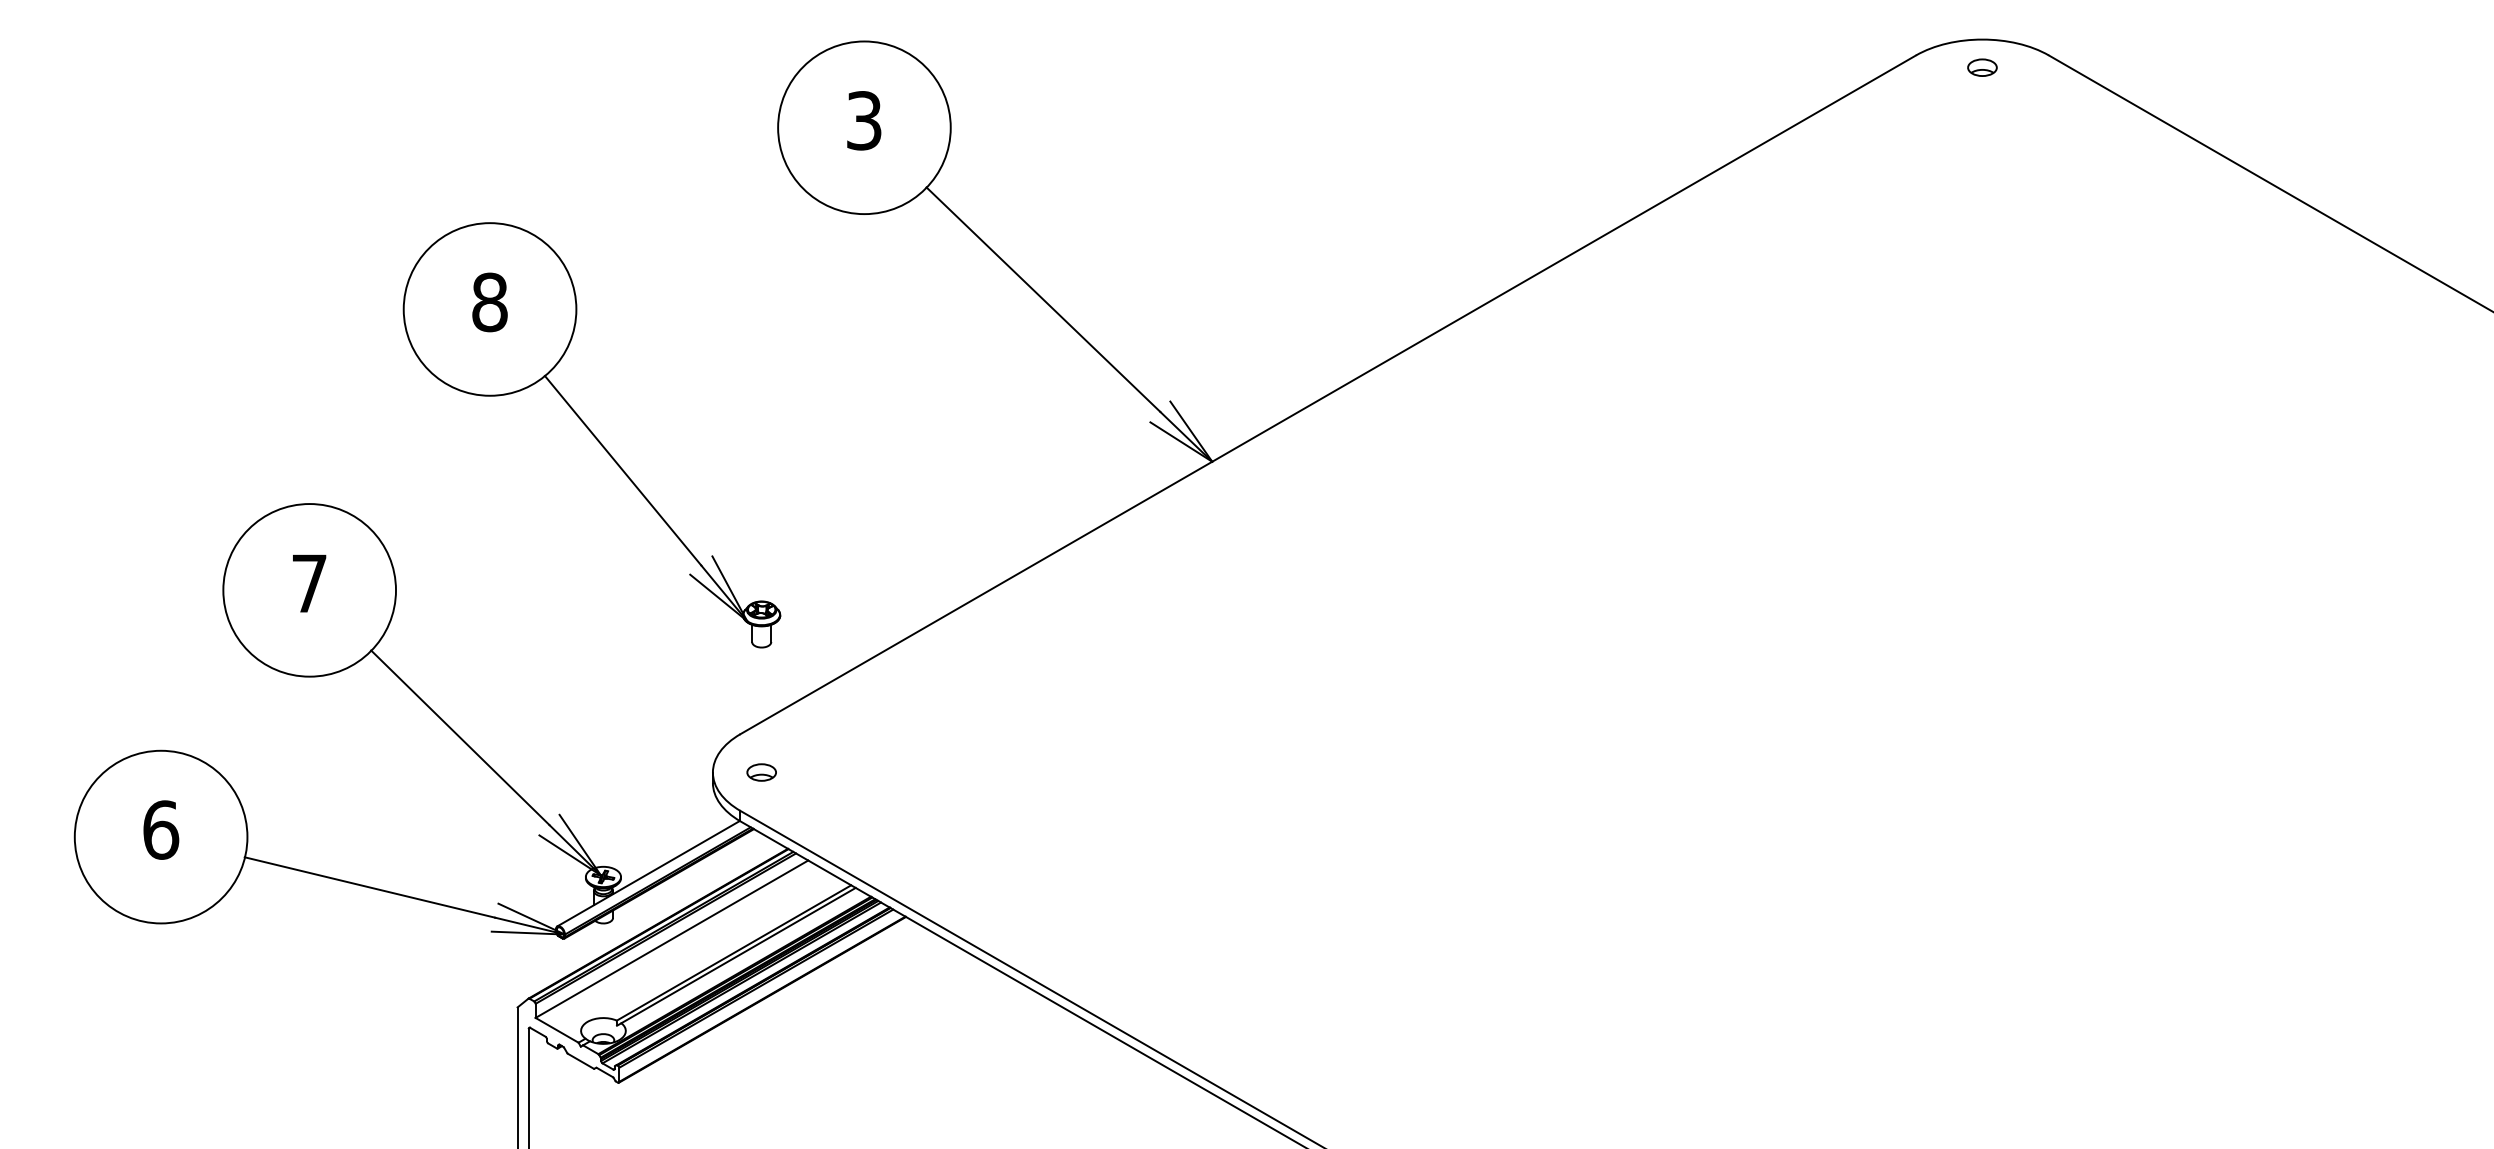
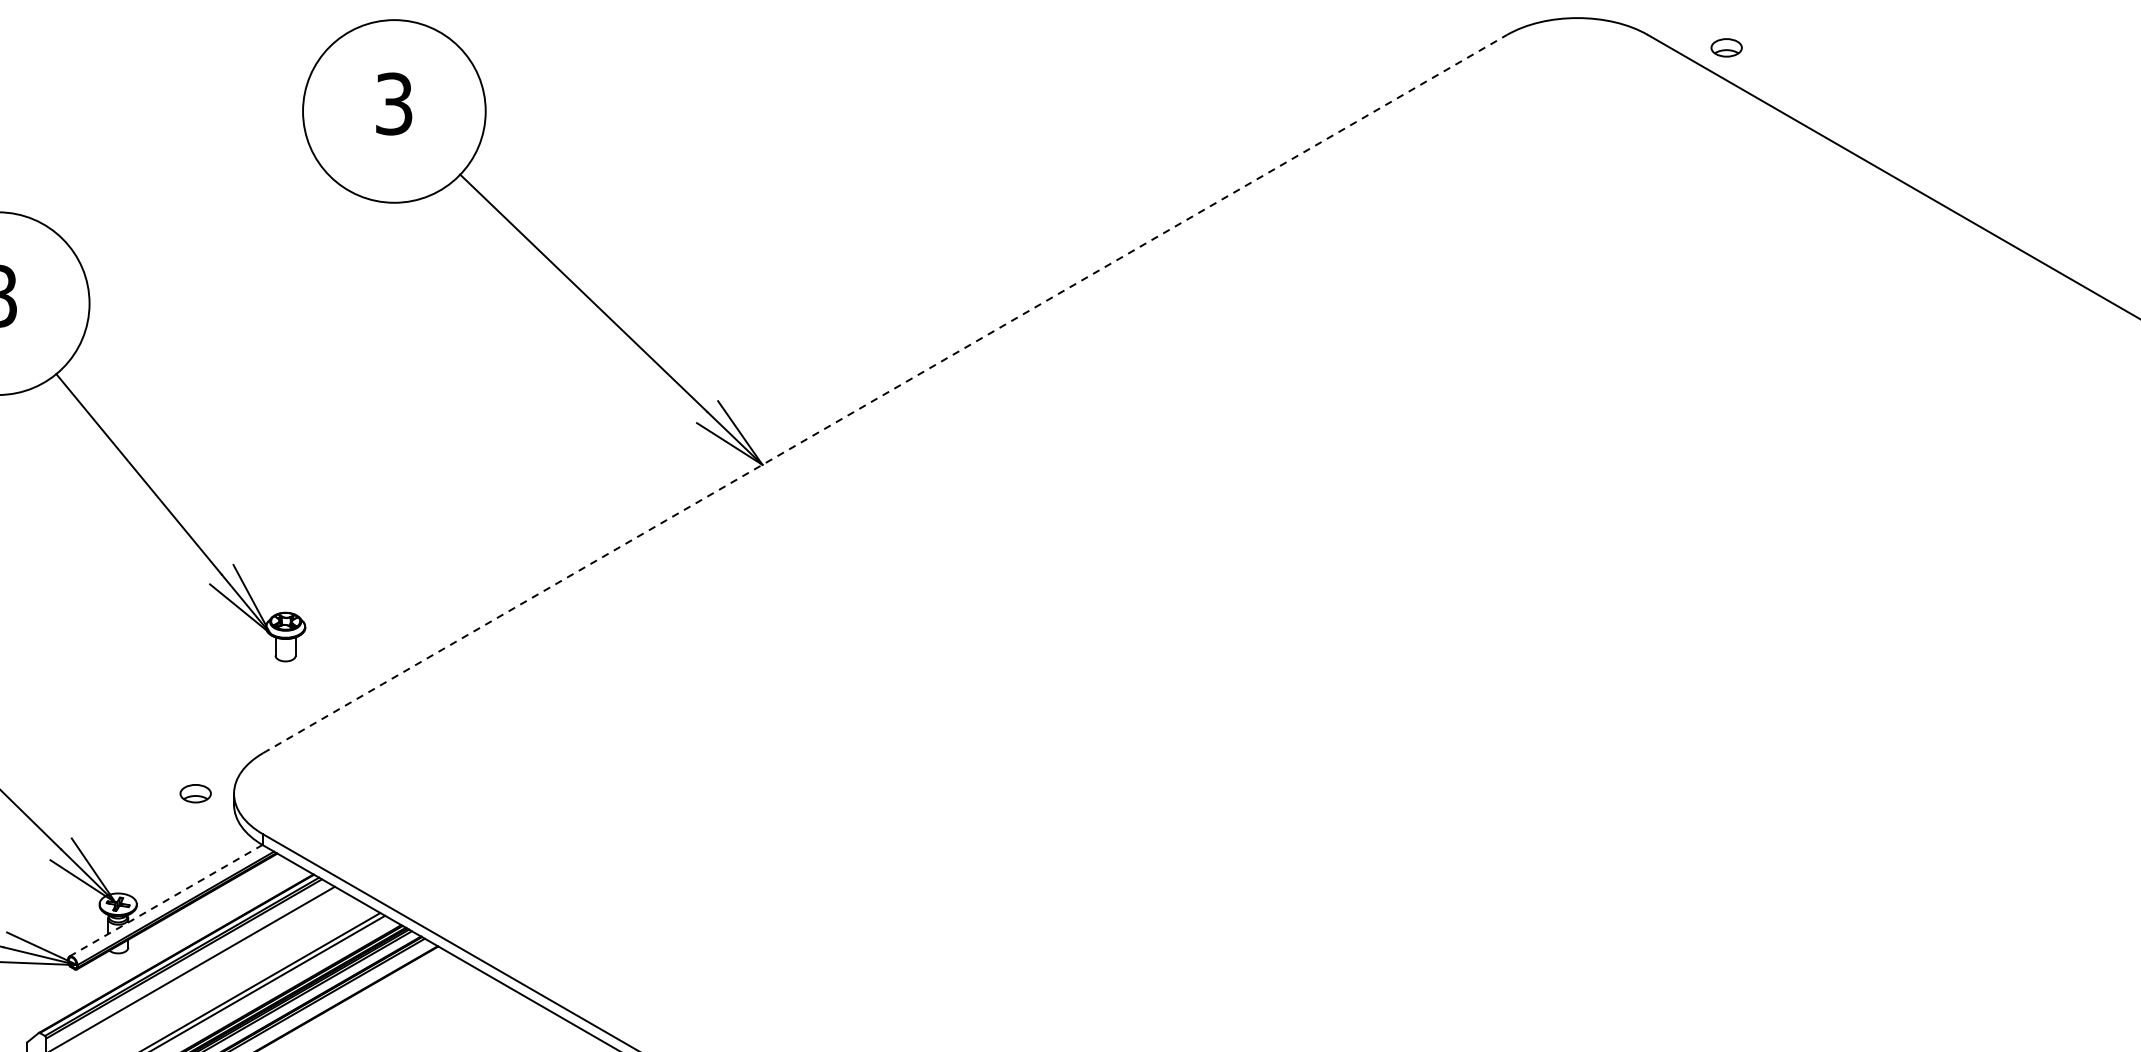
part: (1982, 67) -> (1726, 47), moved
line: (1328, 394) -> (885, 393), solid -> dashed
part: (761, 772) -> (195, 793), moved
line: (649, 873) -> (166, 900), solid -> dashed

